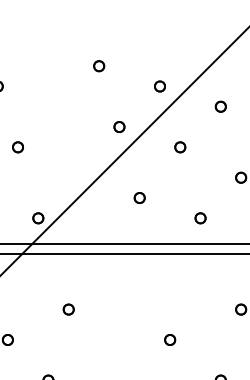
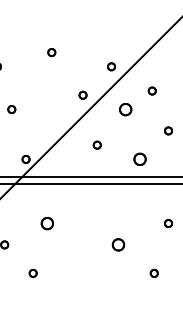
part: (98, 66) -> (51, 52), moved
part: (219, 105) -> (151, 90), moved
part: (179, 147) -> (125, 109), size x1.6
part: (199, 218) -> (139, 159), size x1.6
part: (68, 309) -> (47, 223), size x1.6
part: (169, 339) -> (118, 244), size x1.6

